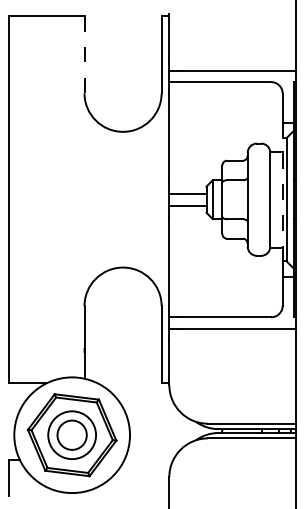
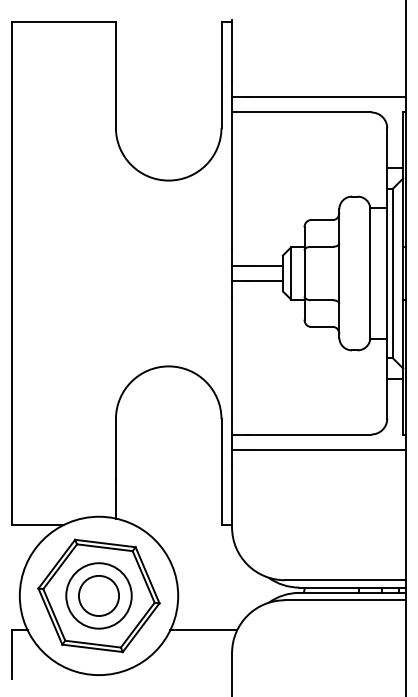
line: (84, 55) -> (115, 75), dashed -> solid
line: (282, 199) -> (387, 273), dashed -> solid
line: (148, 460) -> (203, 630), added

